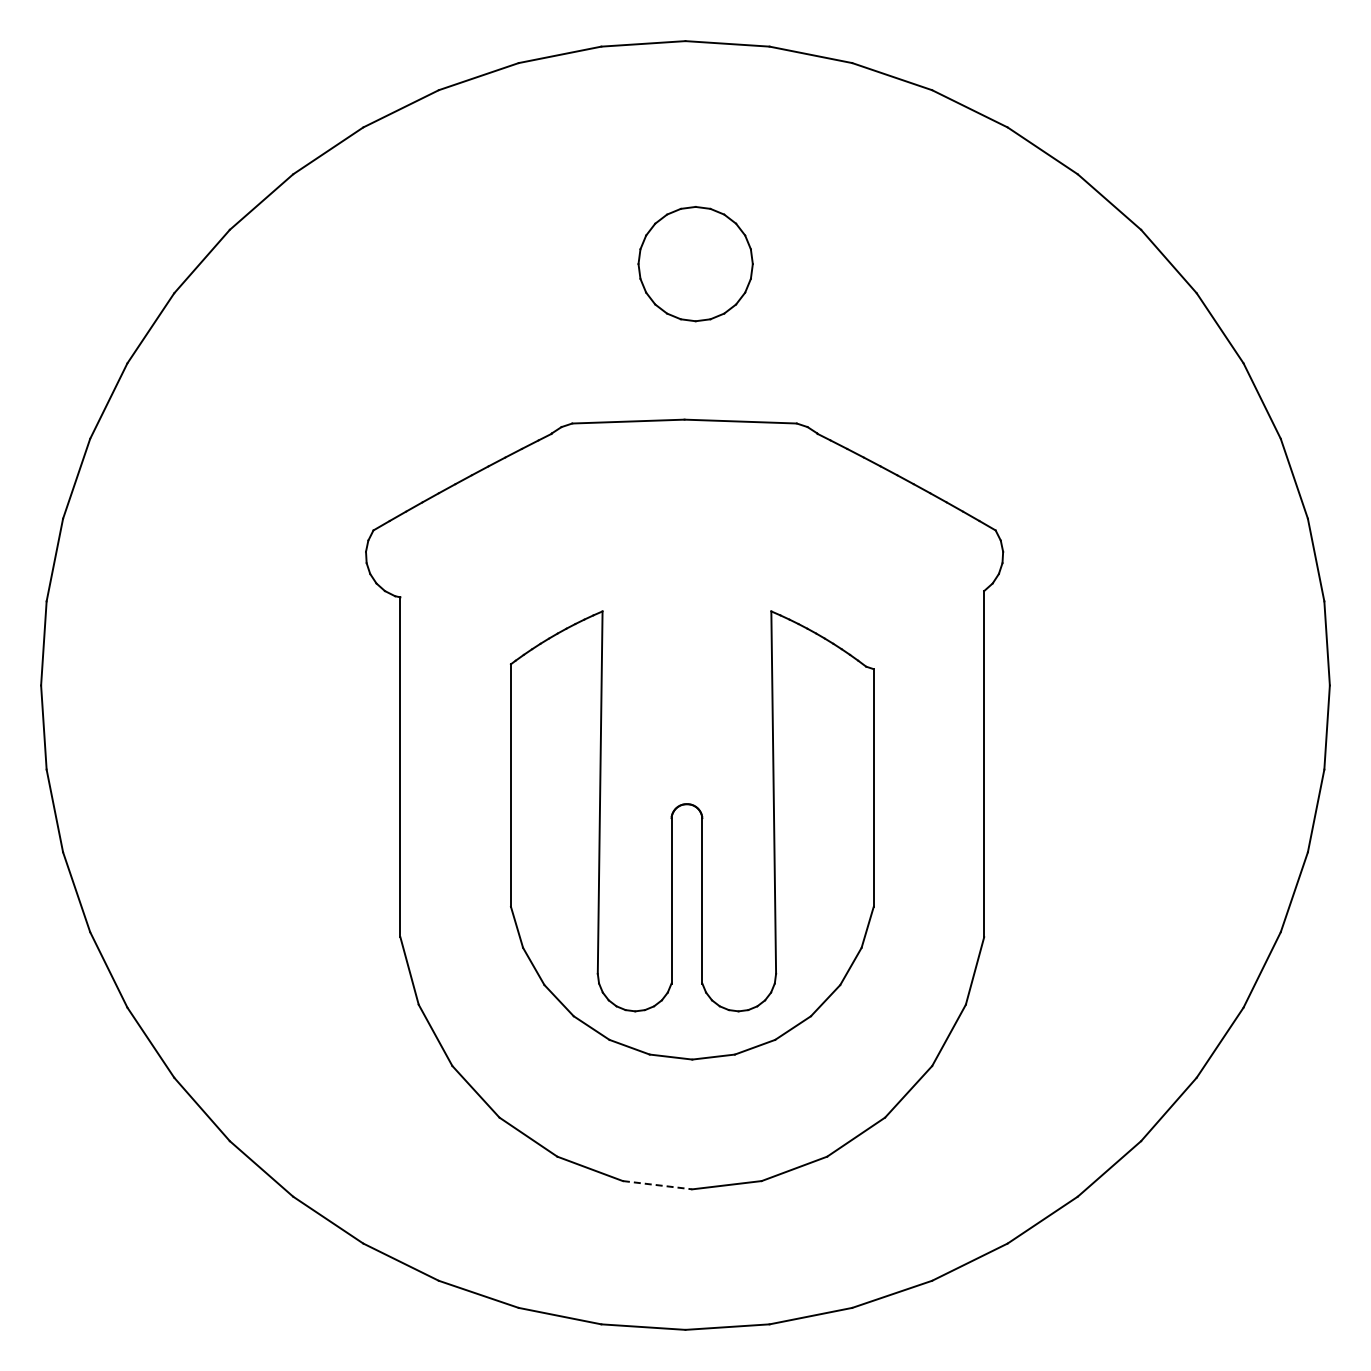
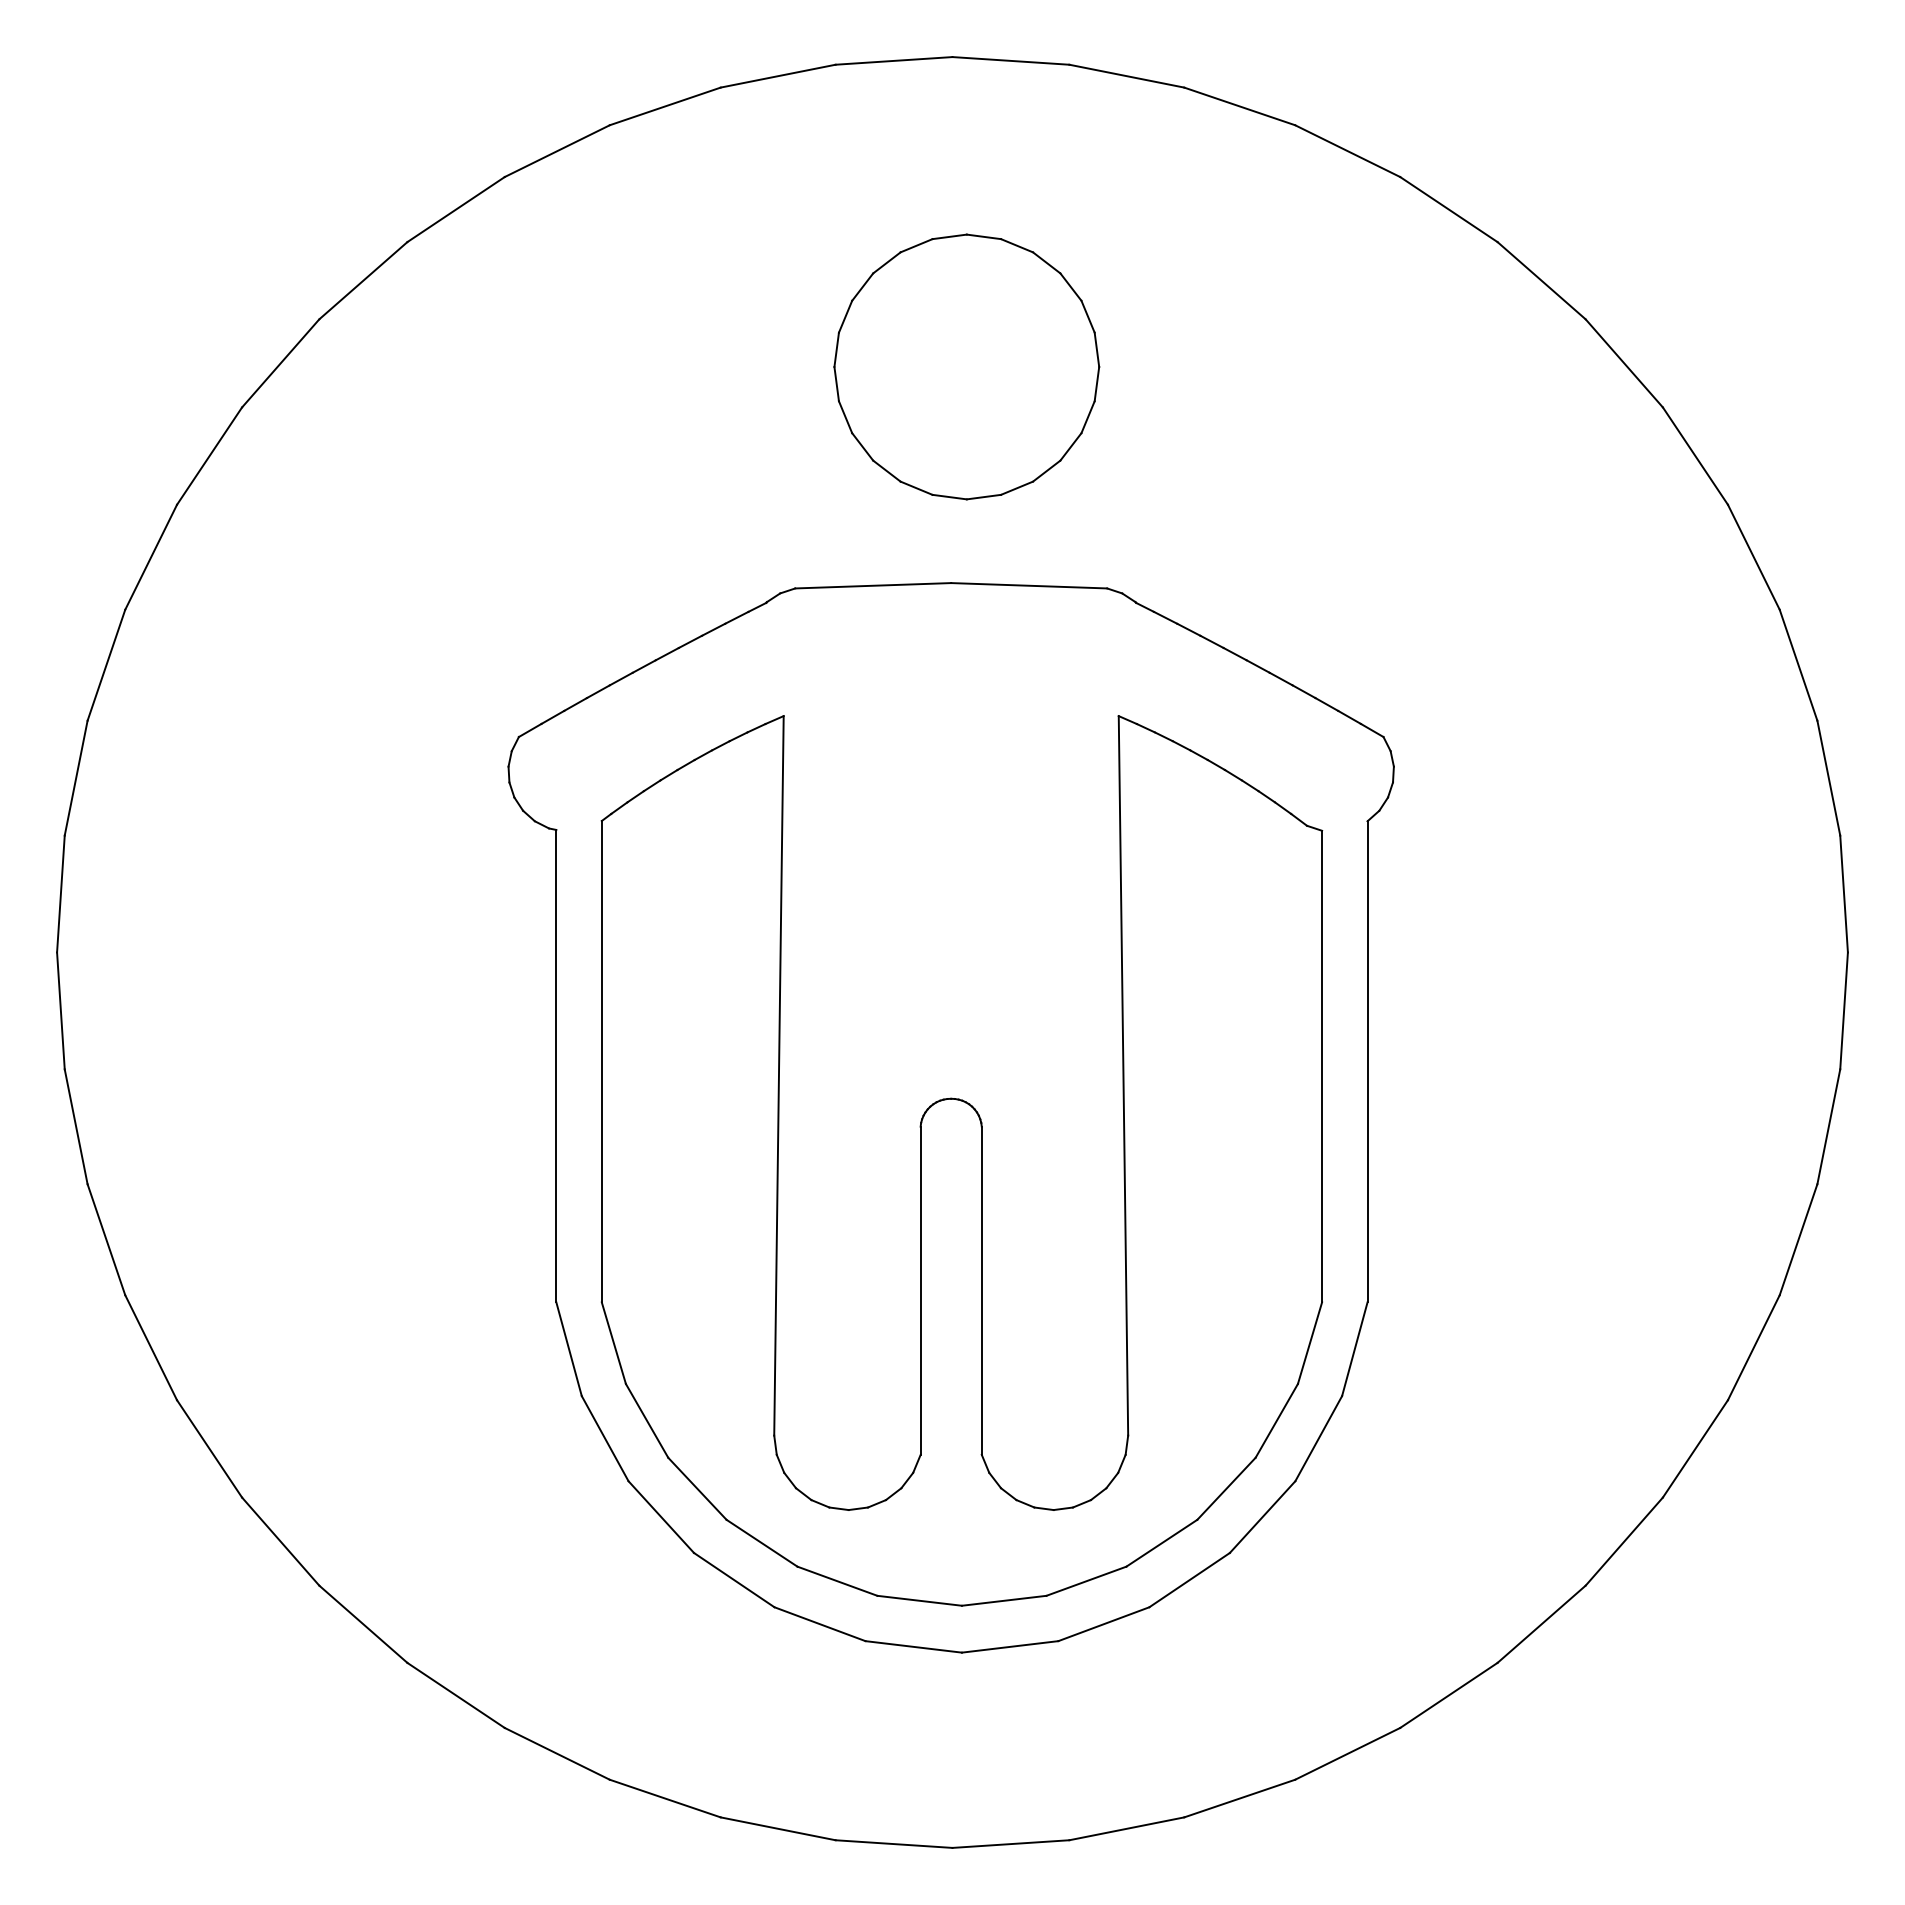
part: (695, 263) -> (966, 366), size x1.67
part: (692, 835) -> (962, 1160), size x1.43
line: (657, 1185) -> (913, 1647), dashed -> solid

